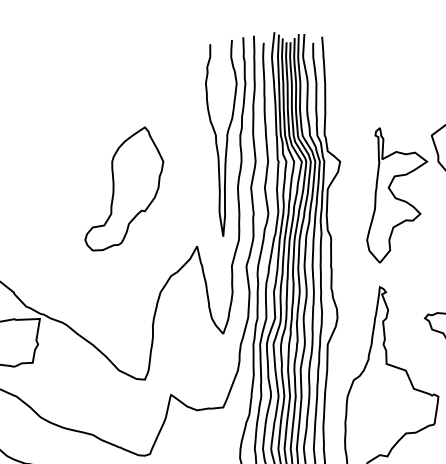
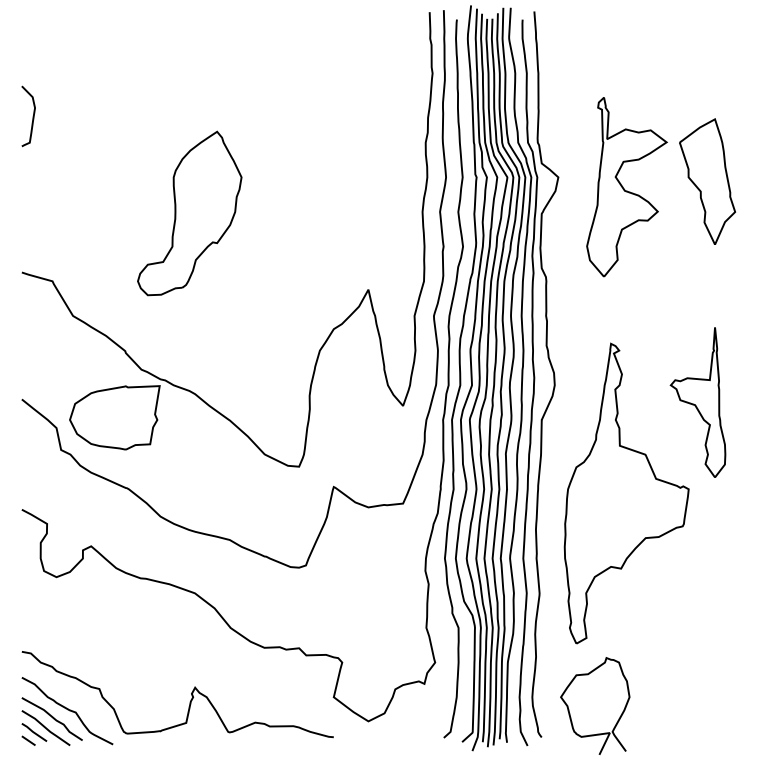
curve: (216, 137) -> (394, 145), removed
part: (124, 188) -> (189, 213), moved
part: (396, 195) -> (626, 187), moved

